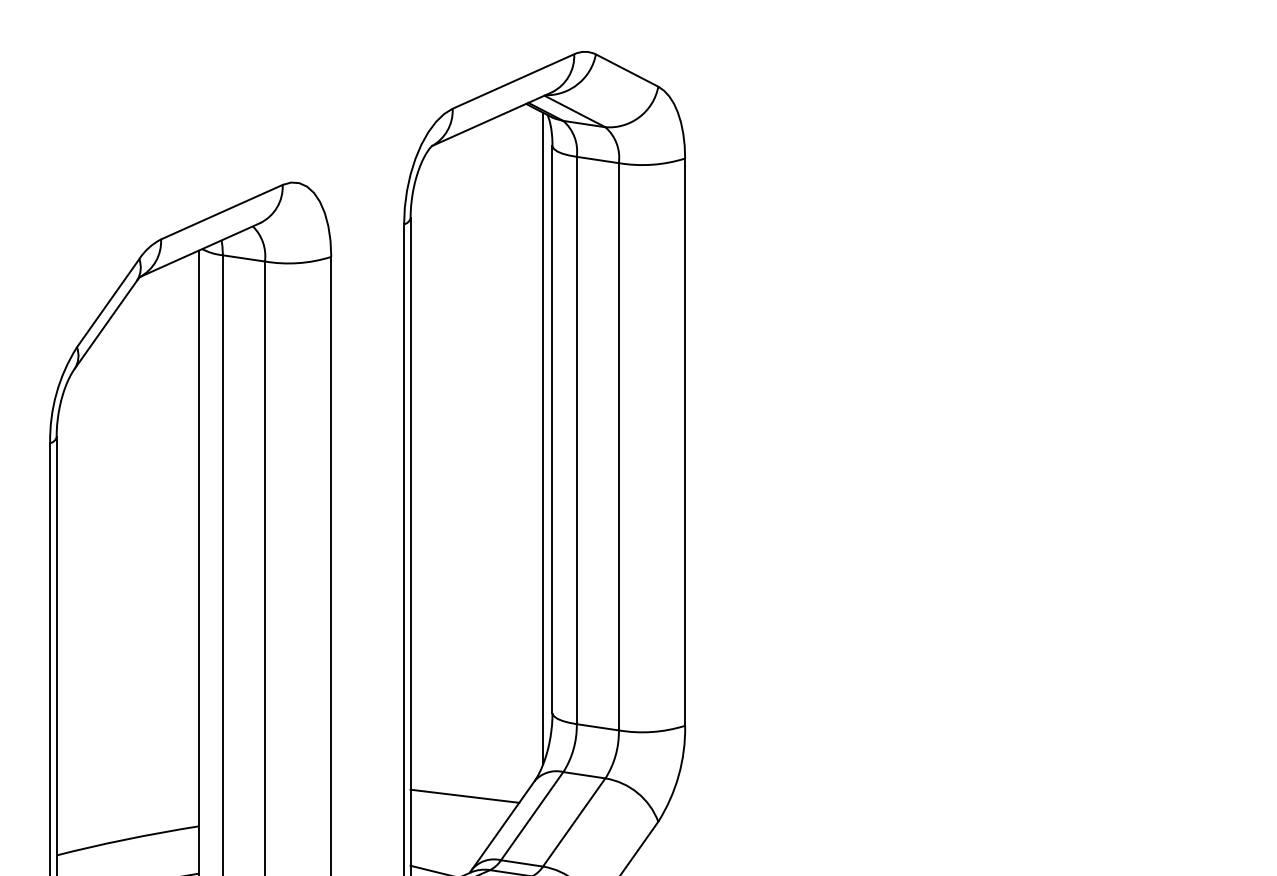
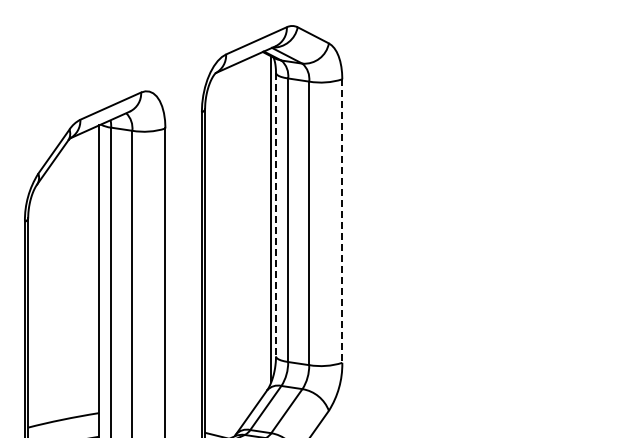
line: (553, 428) -> (276, 214), solid -> dashed
line: (685, 443) -> (342, 221), solid -> dashed
line: (465, 795) -> (232, 397), removed

